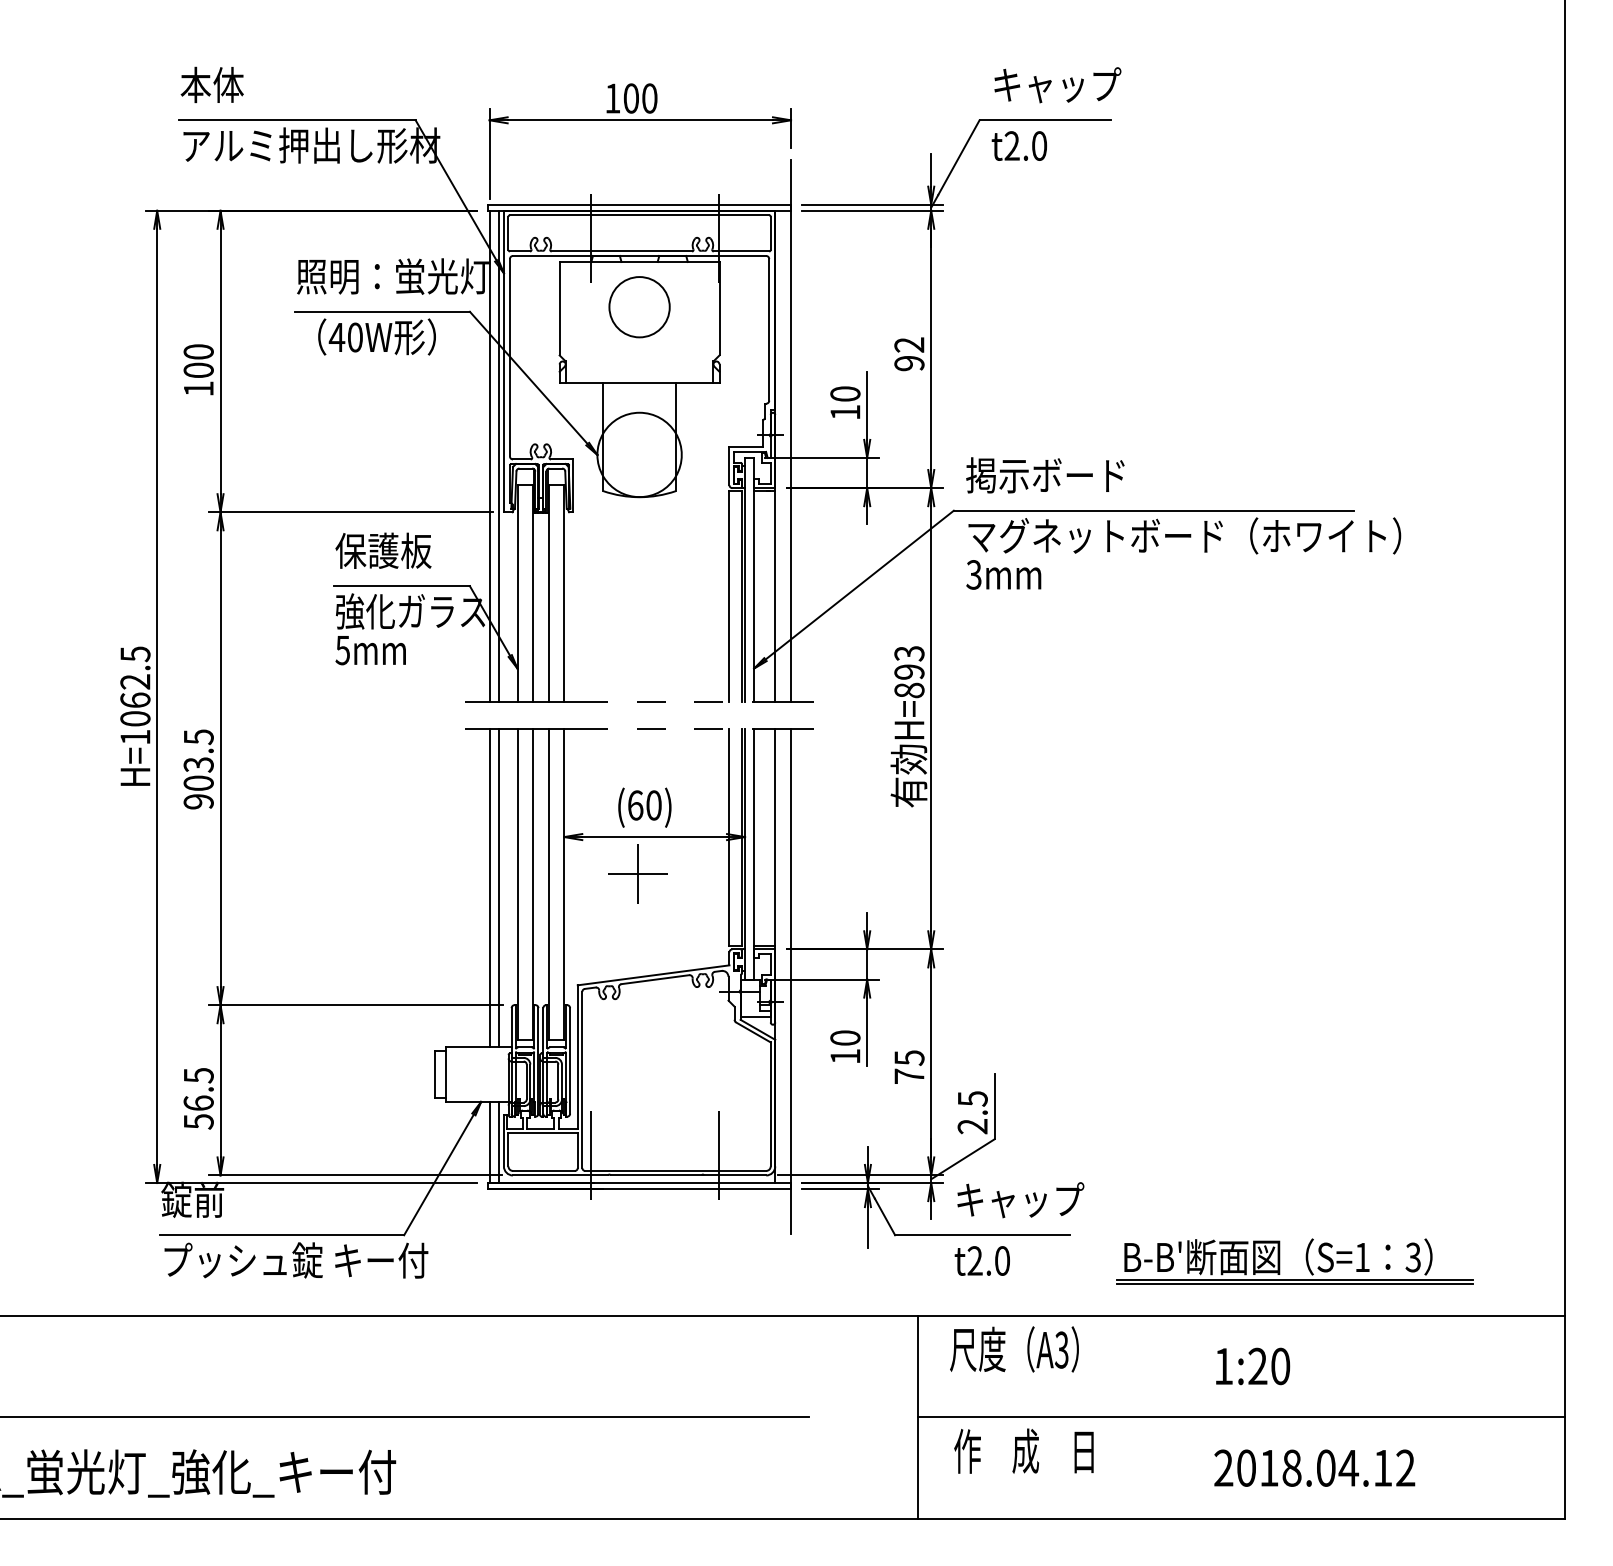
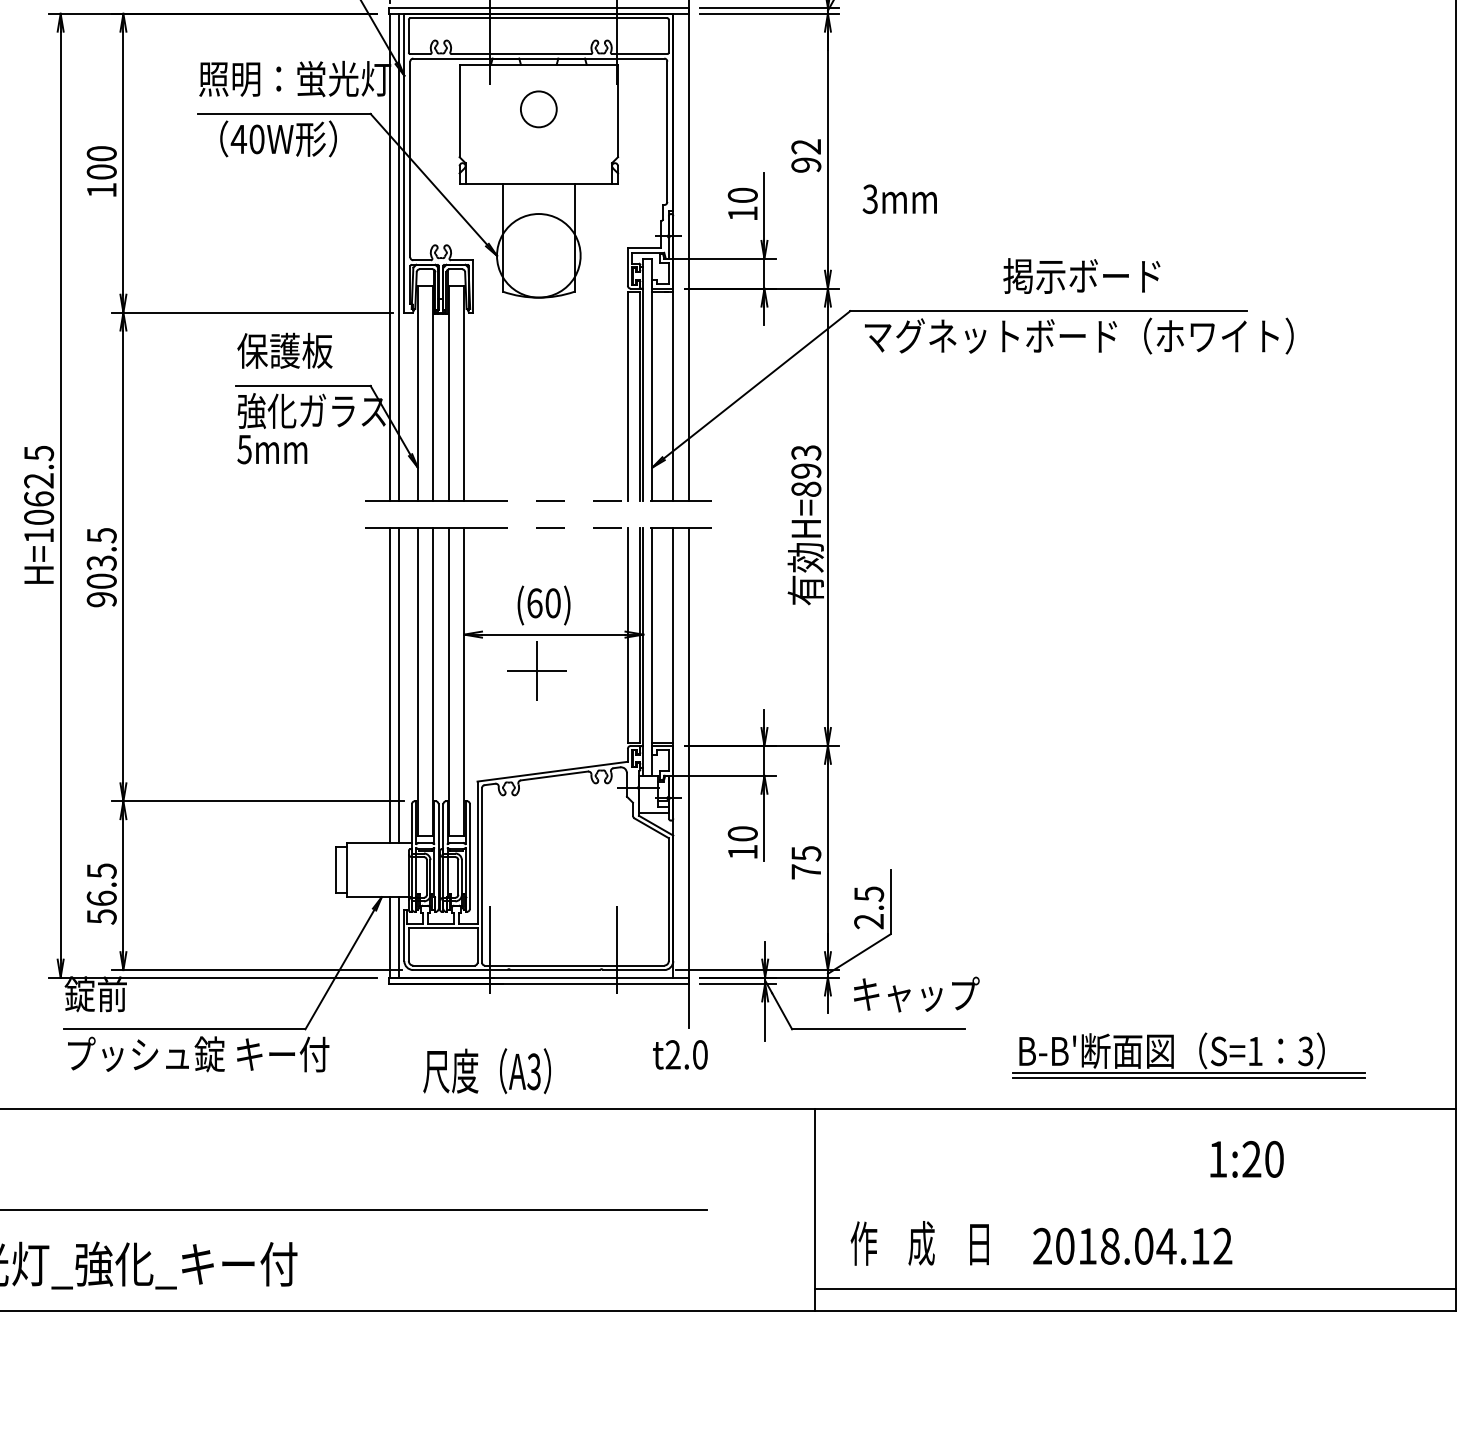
circle: (639, 307) -> (538, 109), size x0.6
text: (1045, 475) -> (1081, 276), moved
text: (1003, 574) -> (899, 198), moved
text: (981, 1260) -> (679, 1054), moved
text: (1014, 1349) -> (487, 1071), moved
text: (1253, 1366) -> (1247, 1159), moved
line: (1240, 1417) -> (1134, 1289), moved
text: (1314, 1467) -> (1132, 1245), moved

